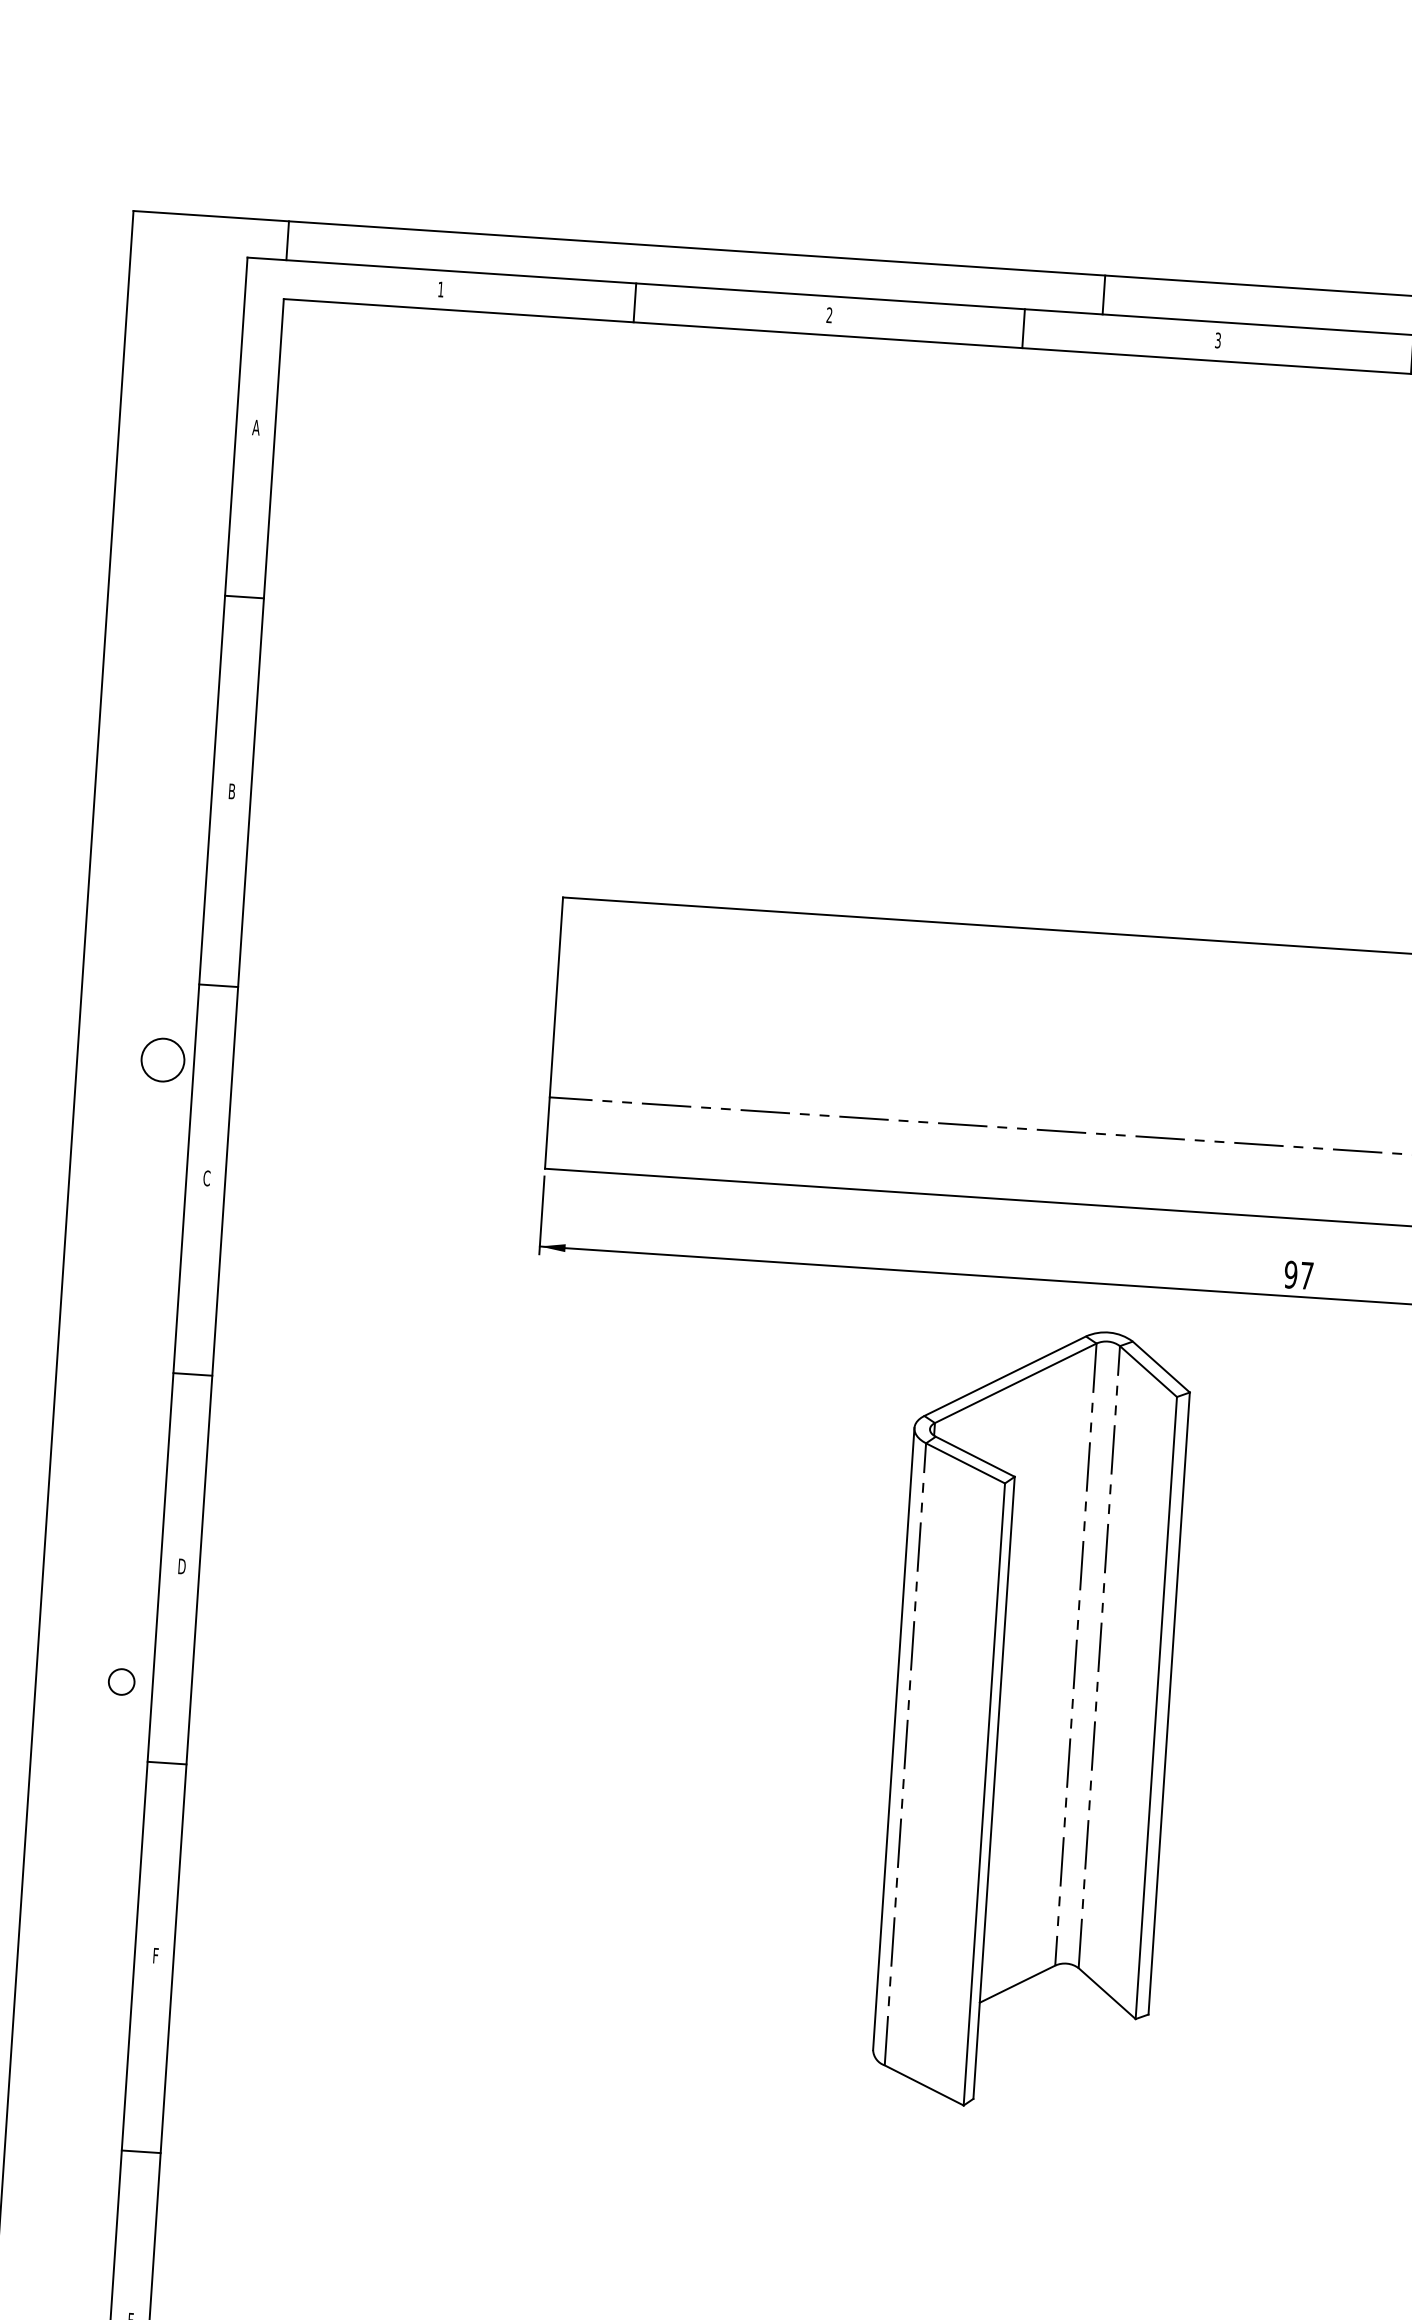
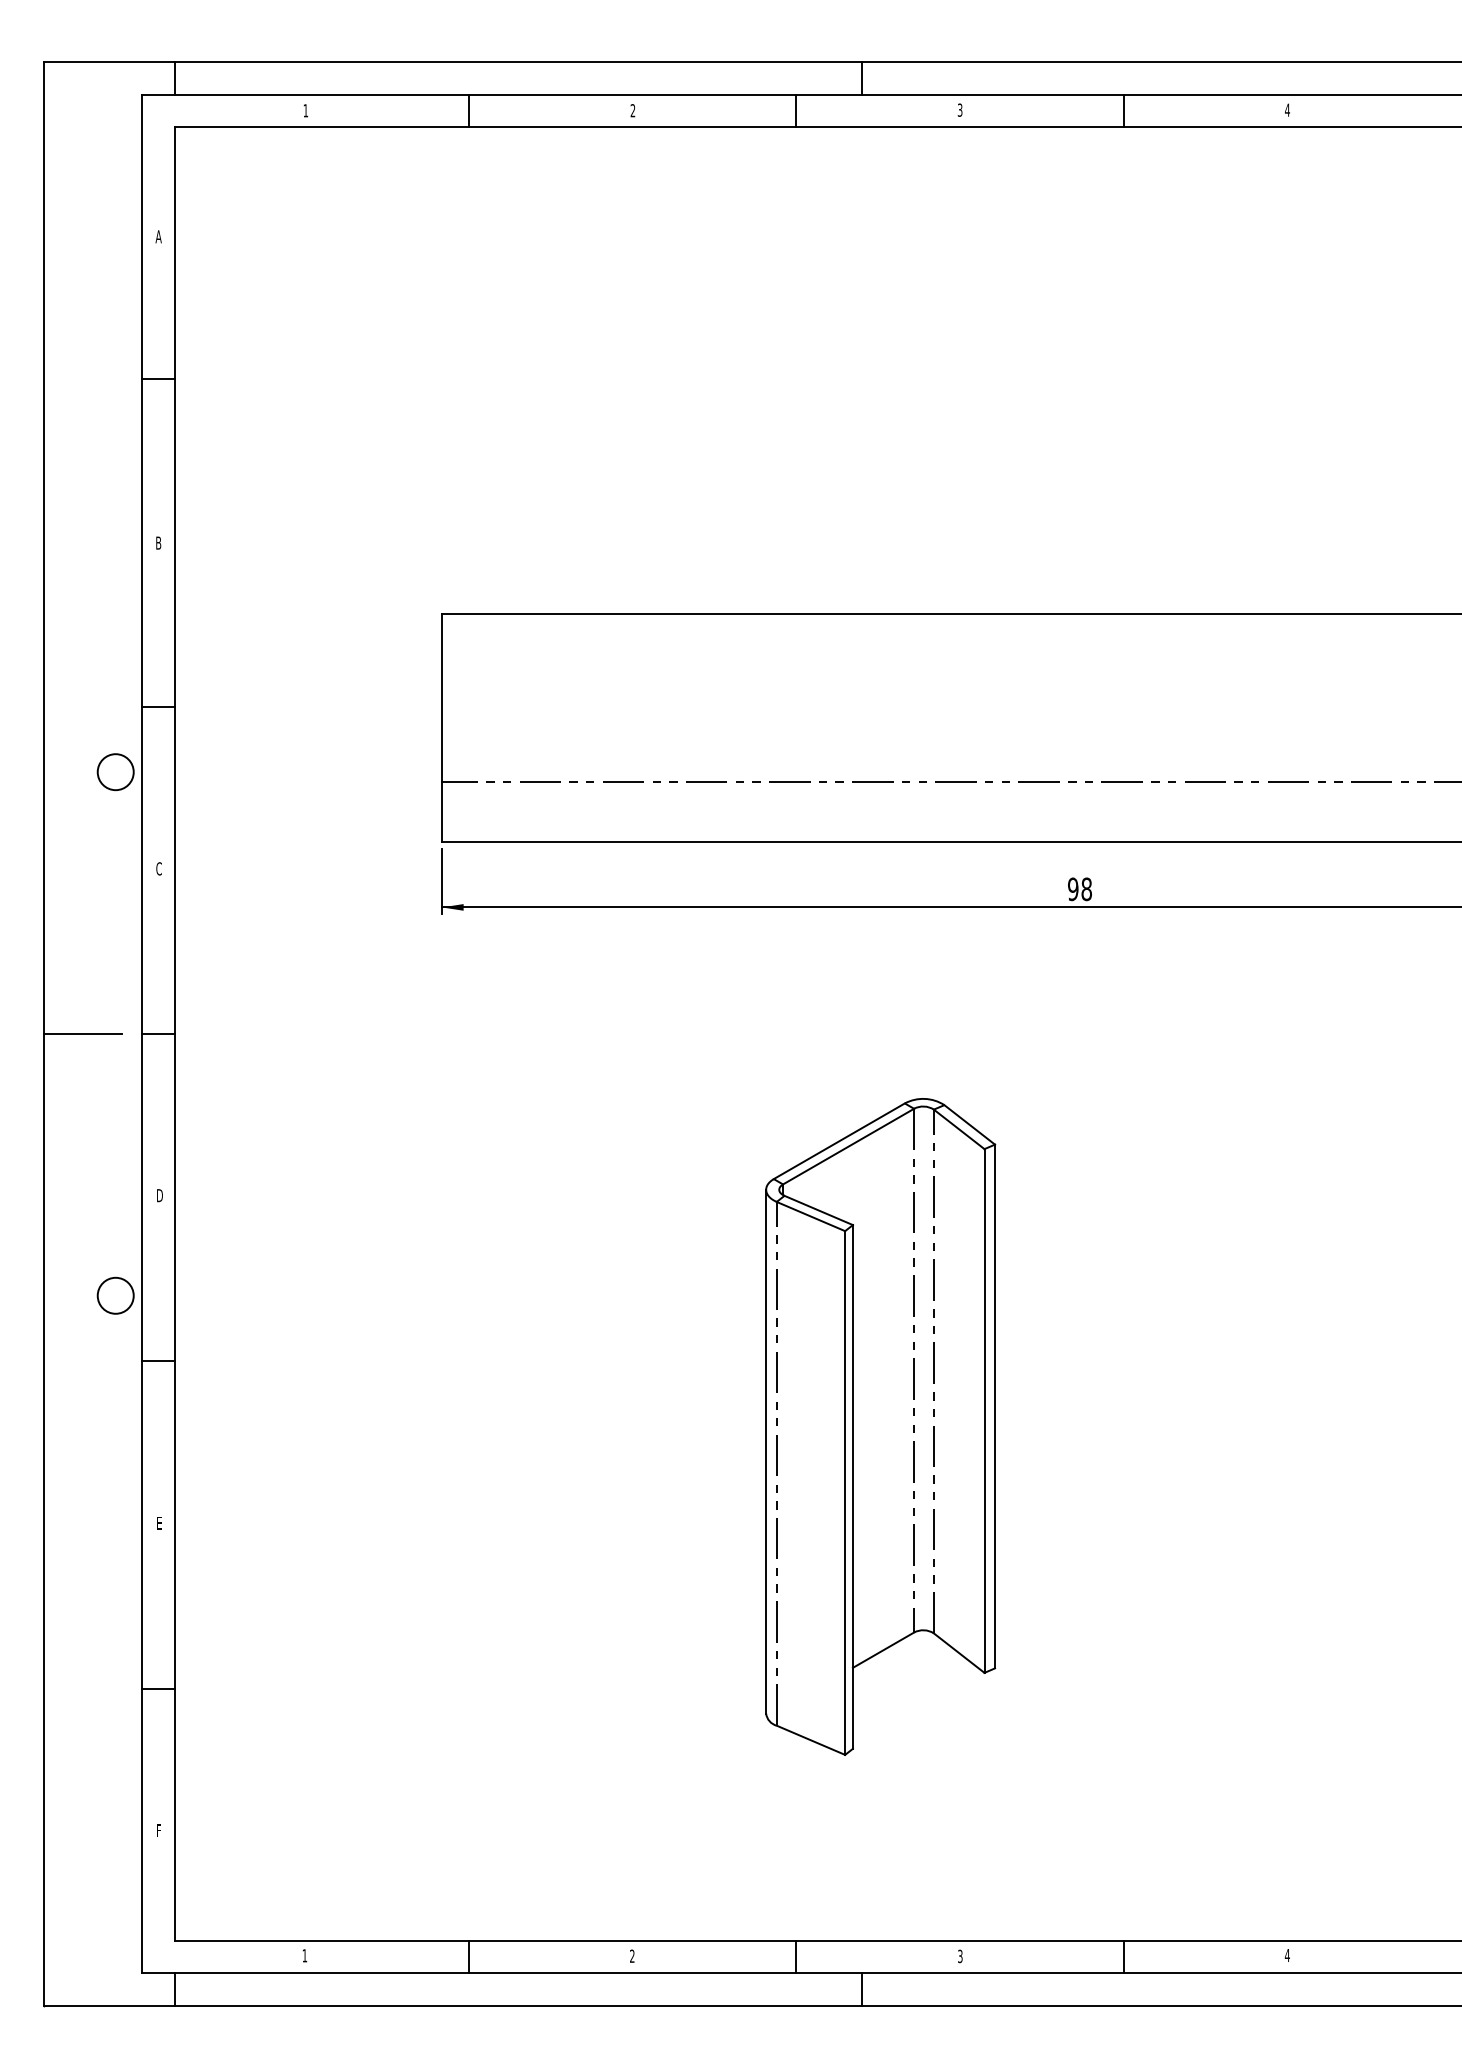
text: (1306, 1276) -> (1086, 889), 97 -> 98
line: (102, 1369) -> (82, 1034), added
circle: (121, 1681) -> (115, 1295), size x1.67
part: (1031, 1718) -> (880, 1426), moved
text: (155, 1955) -> (159, 1523), F -> E

